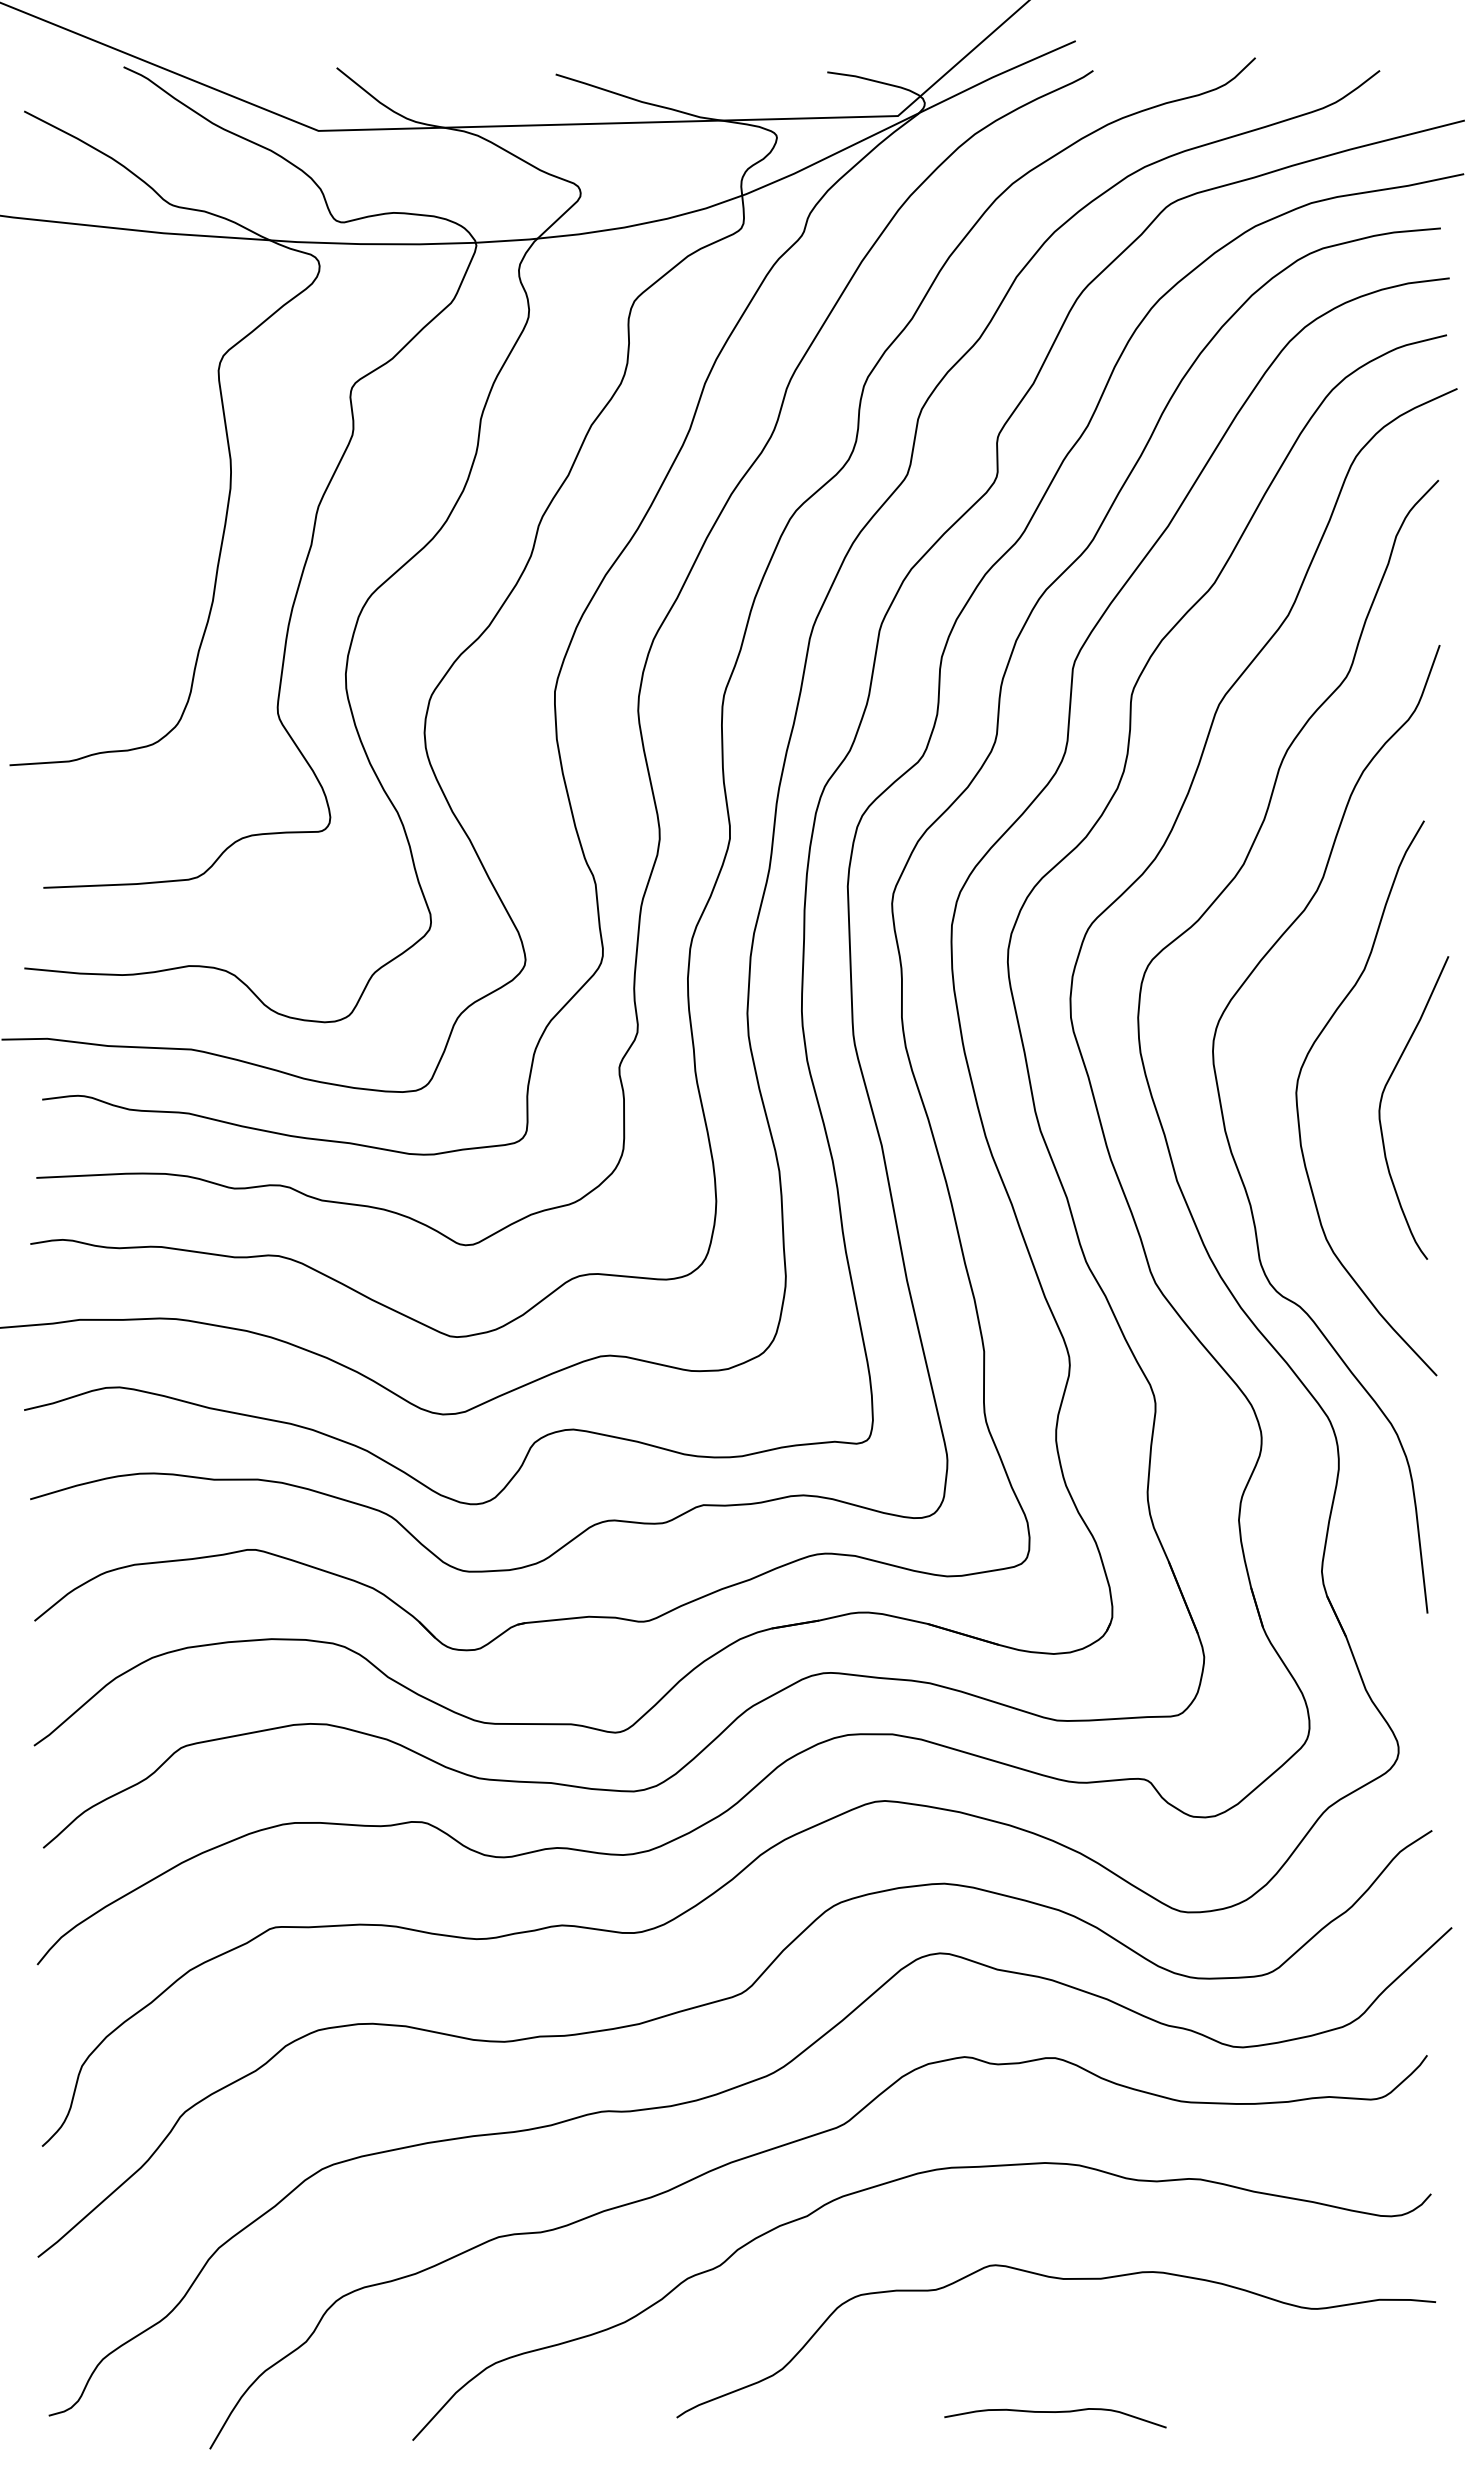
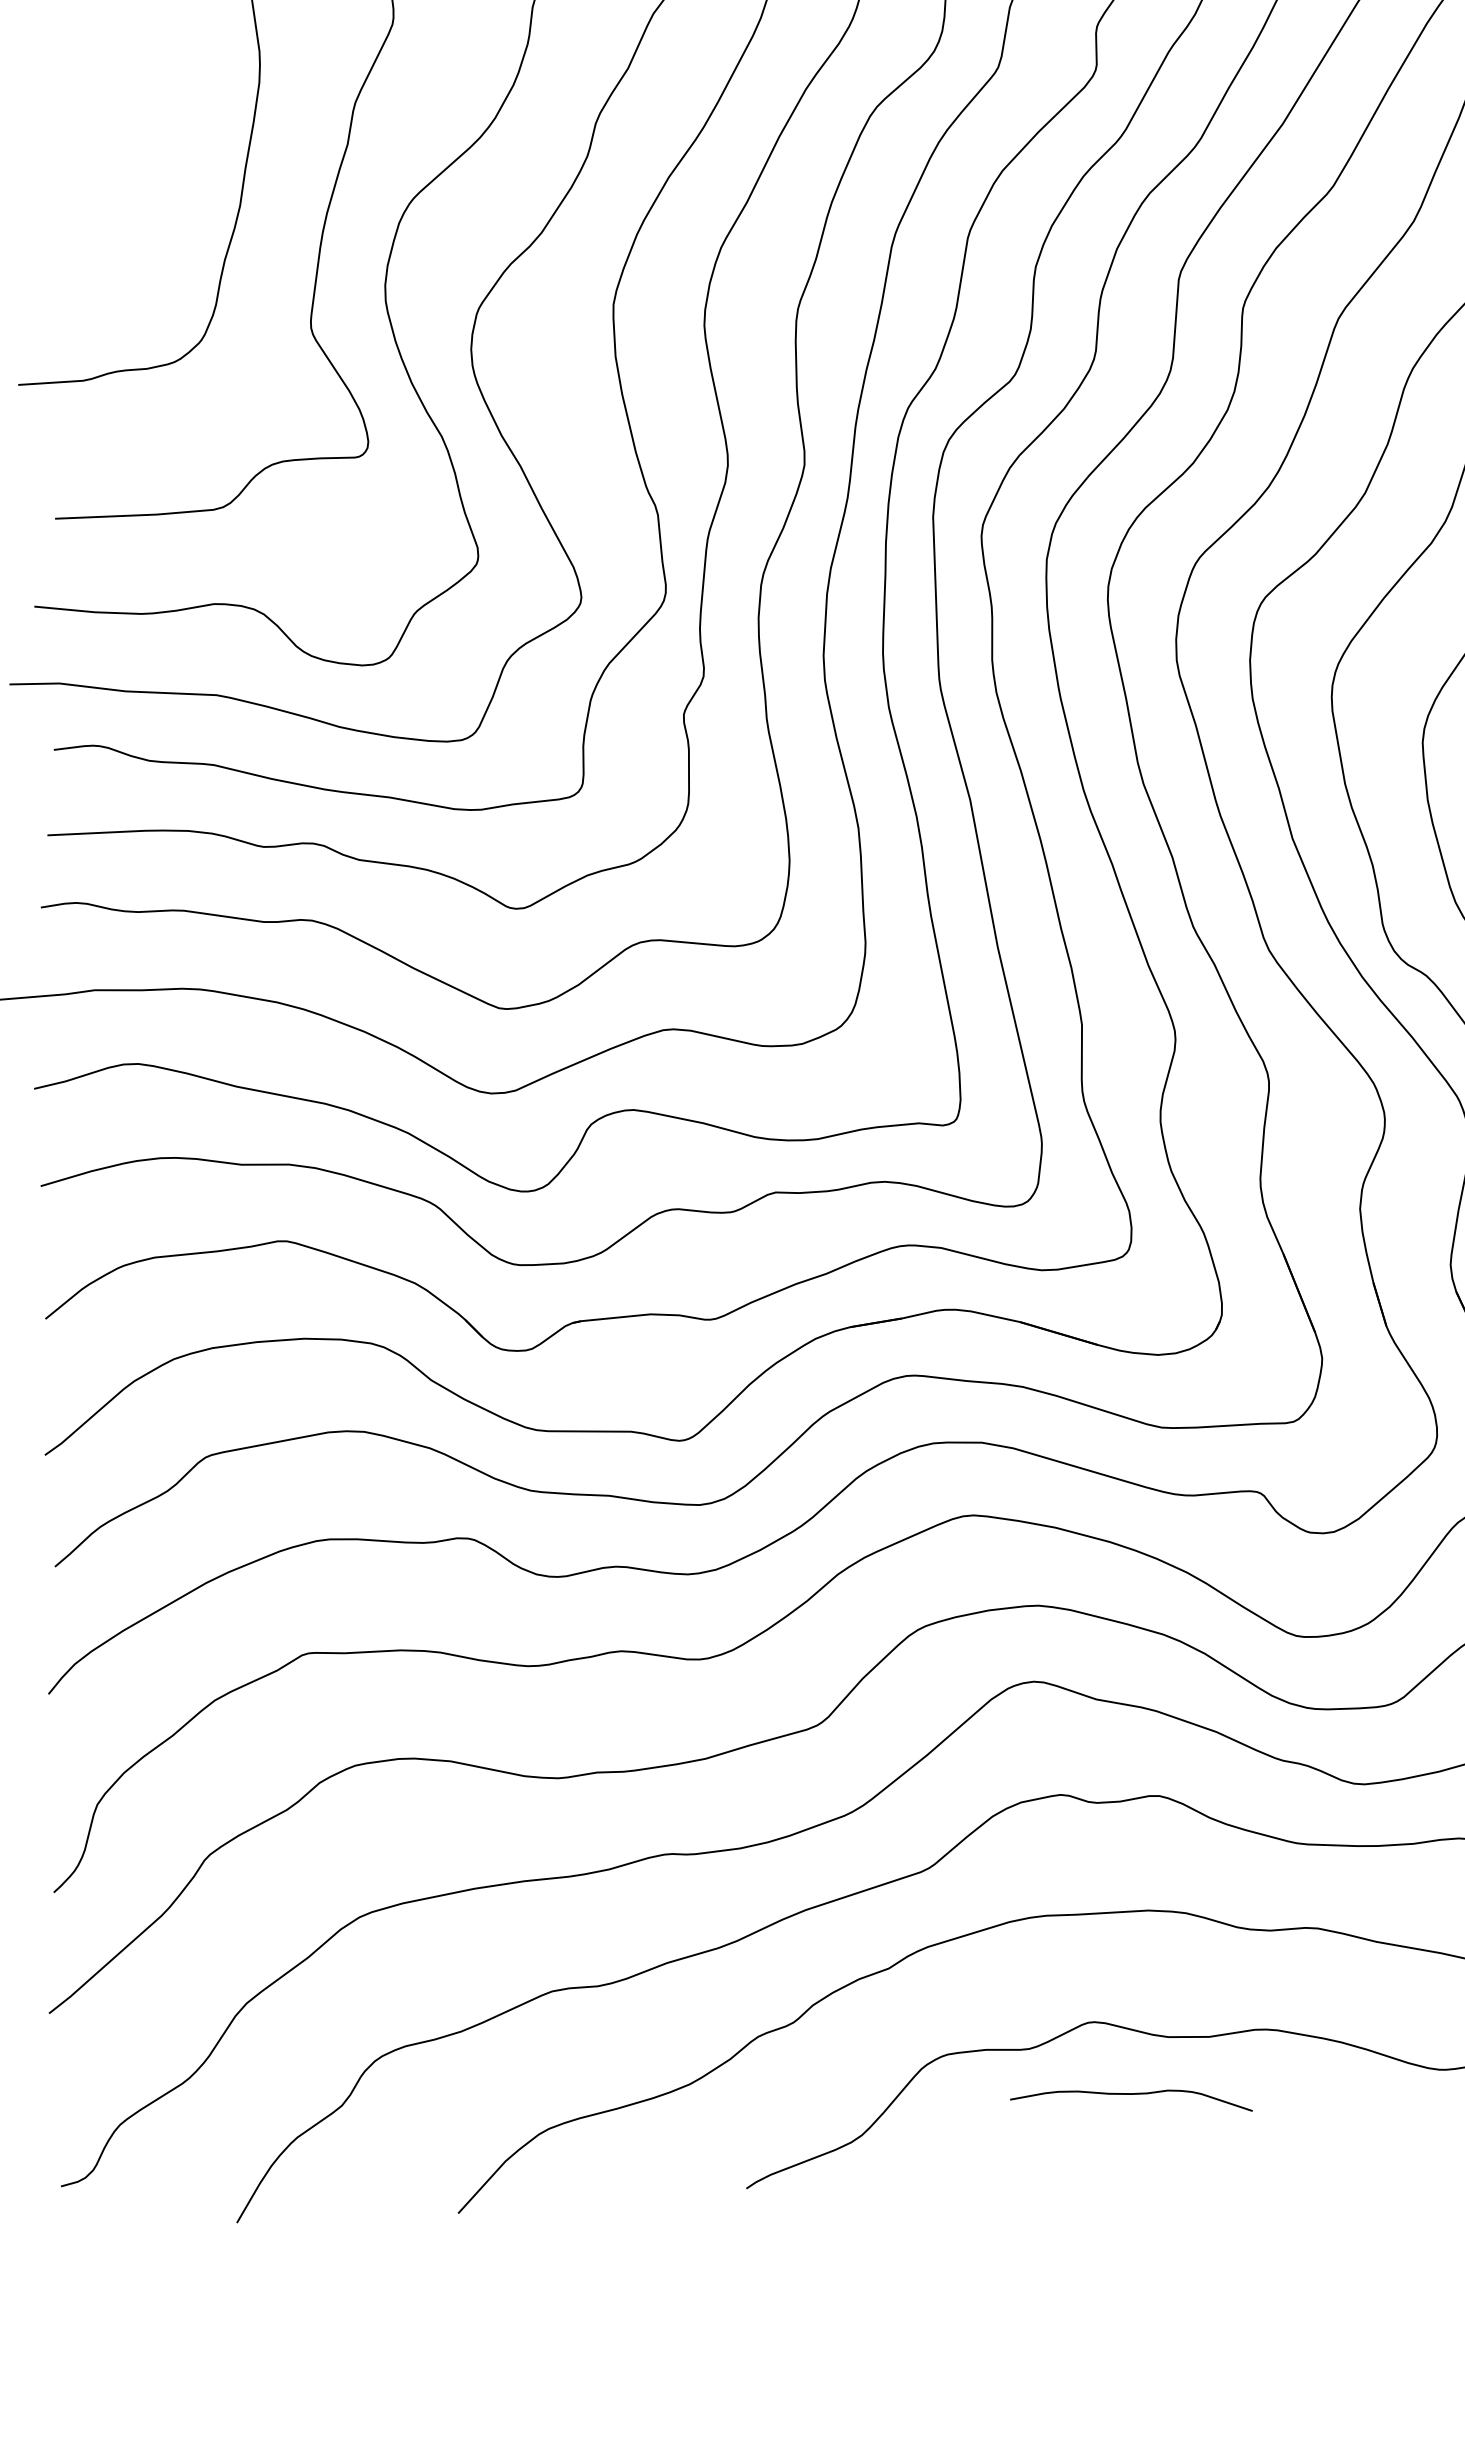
curve: (1055, 2412) -> (1131, 2094), moved

